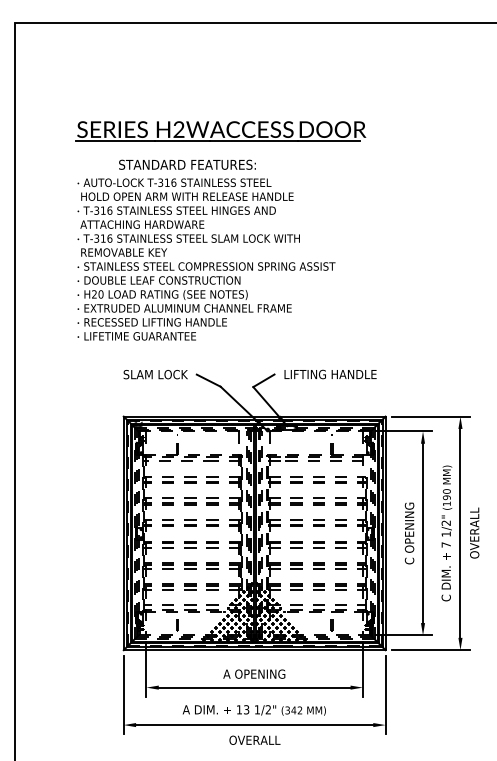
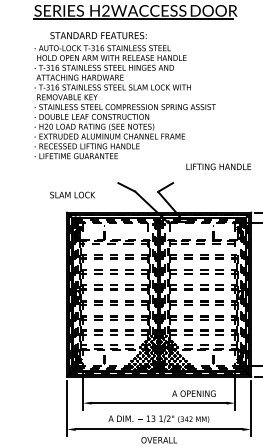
text: (187, 164) -> (98, 35), moved
text: (155, 374) -> (72, 194), moved
text: (330, 374) -> (218, 166), moved
text: (254, 673) -> (194, 393), moved

